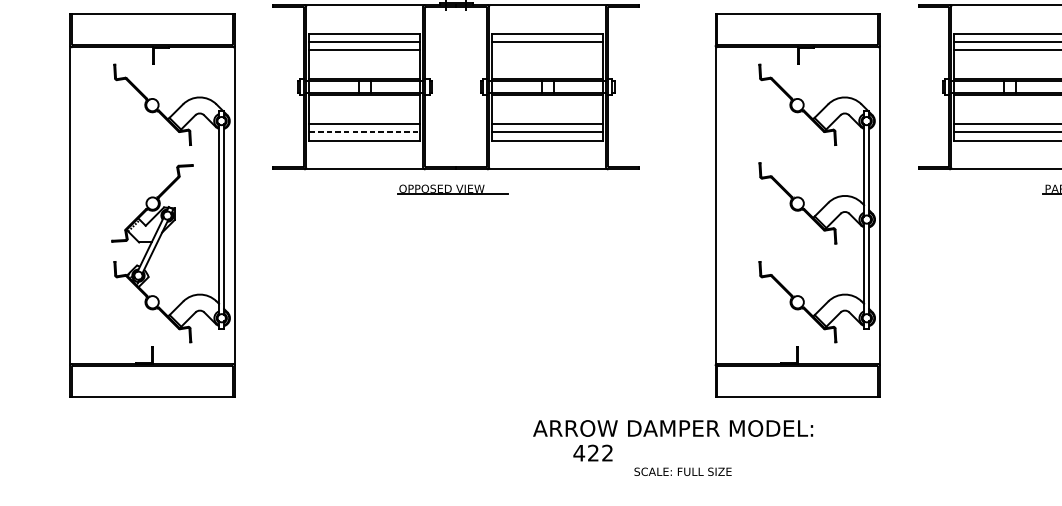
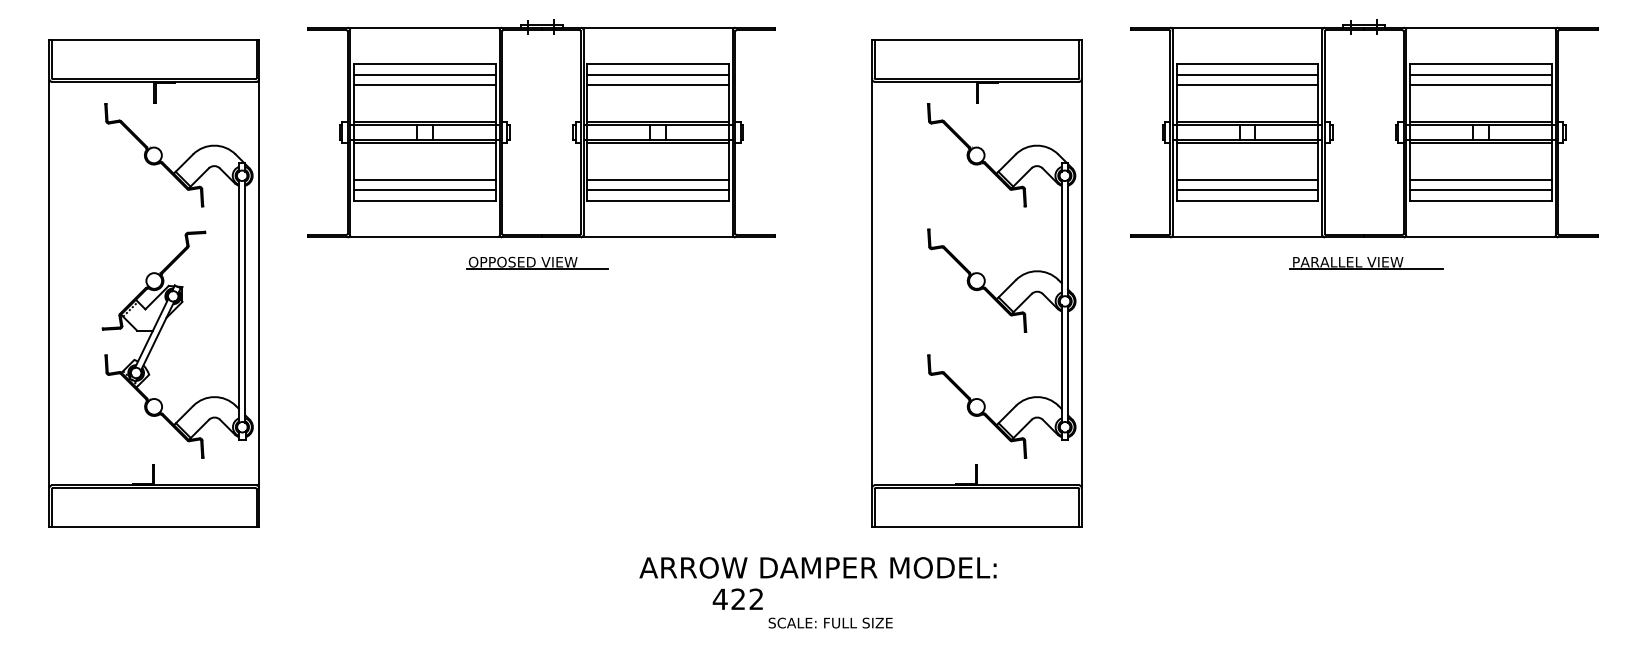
line: (548, 50) -> (658, 85), added
line: (364, 132) -> (424, 190), dashed -> solid
text: (592, 452) -> (737, 598), moved

